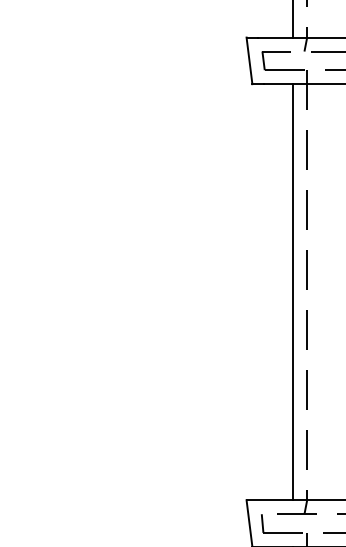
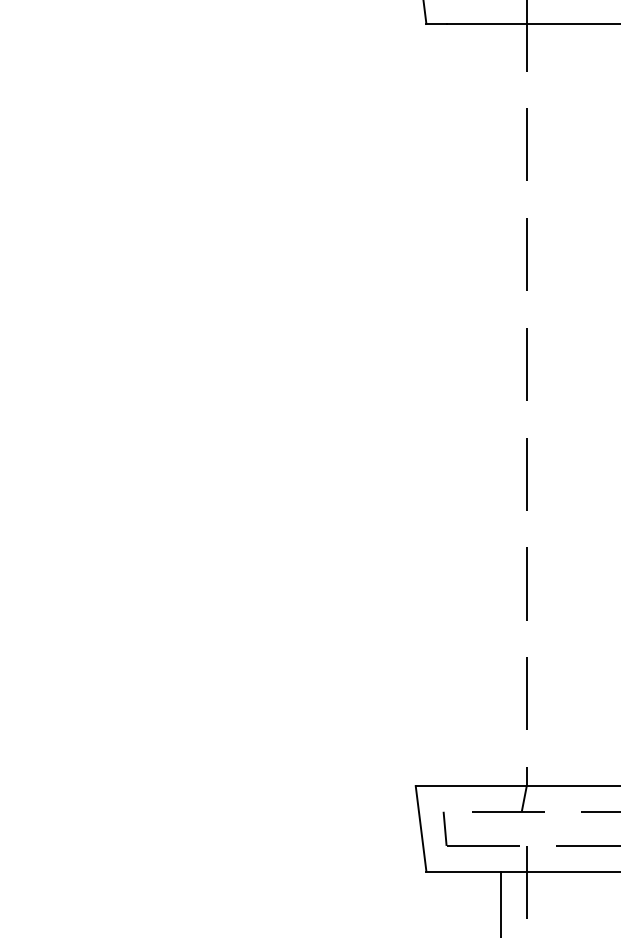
line: (293, 292) -> (501, 405), removed

